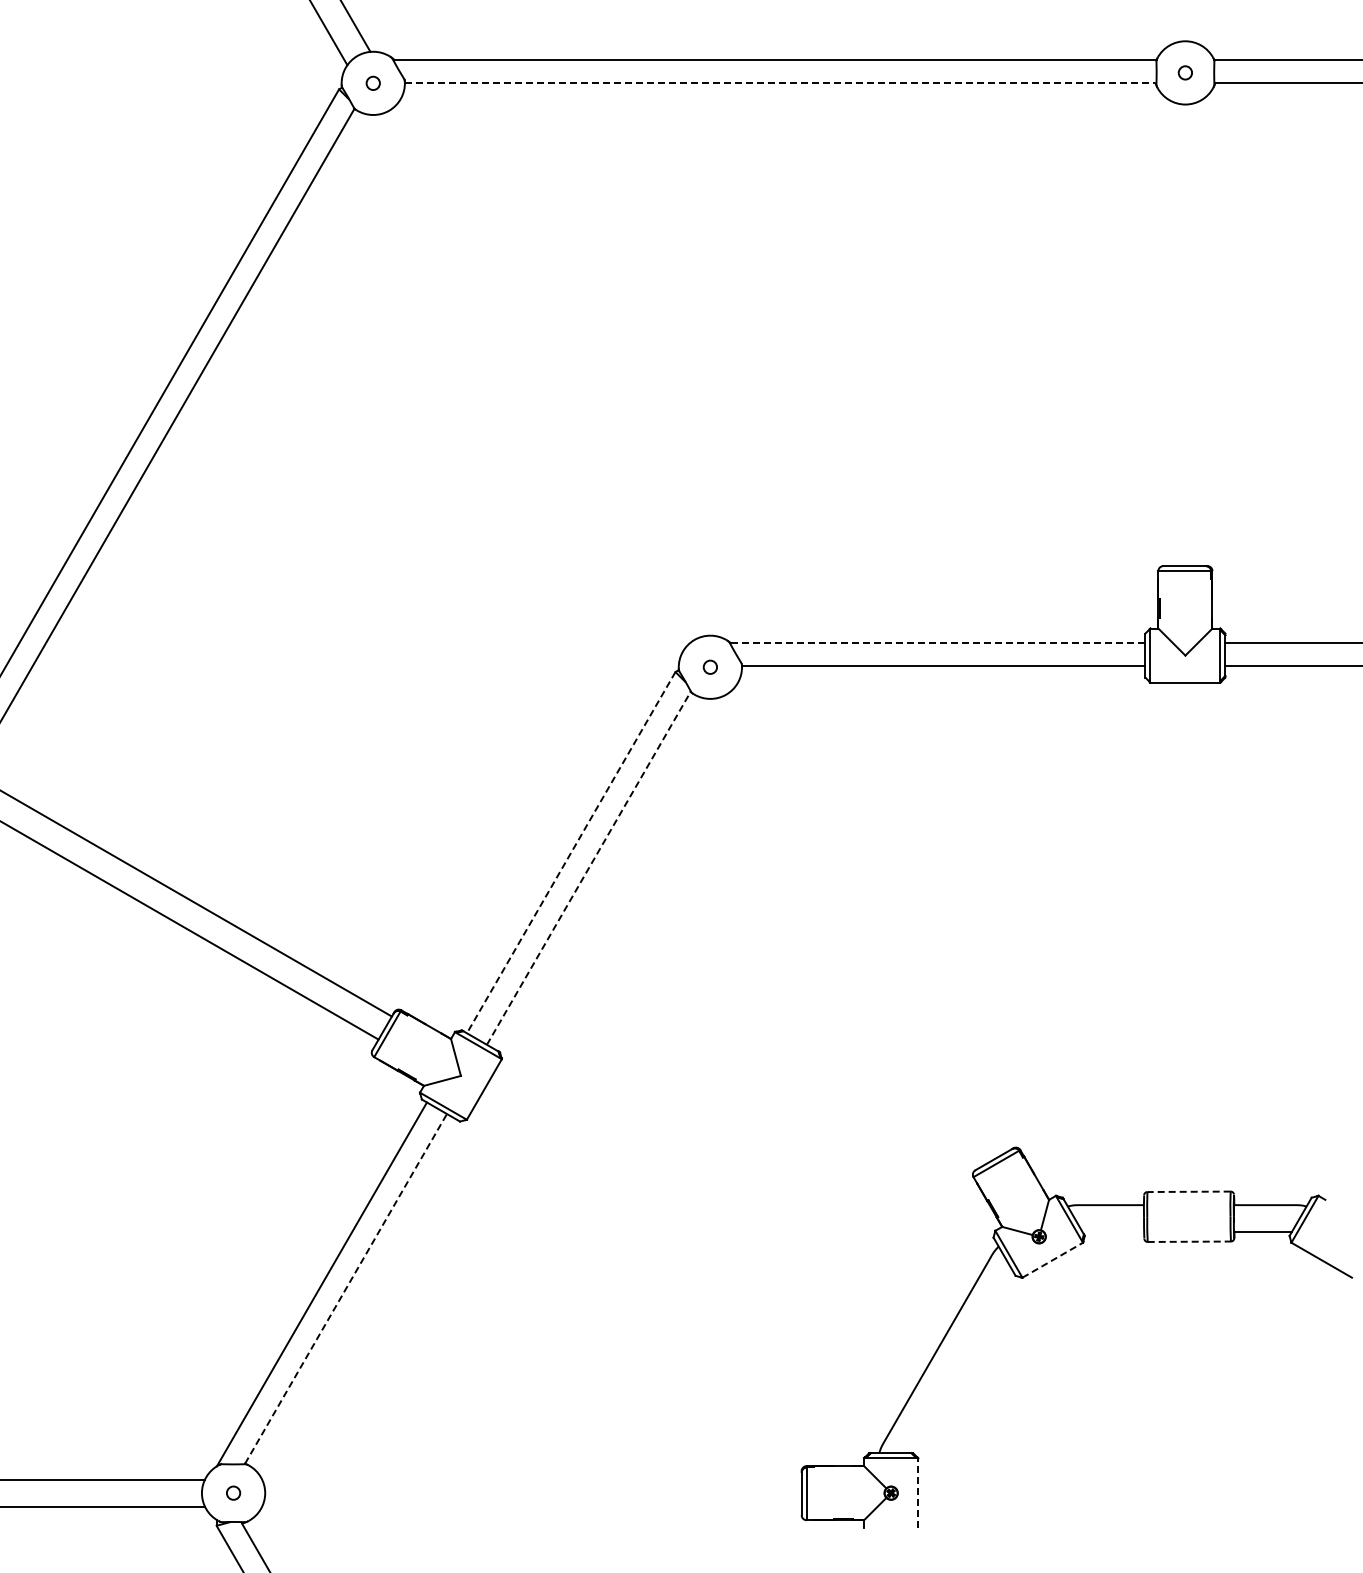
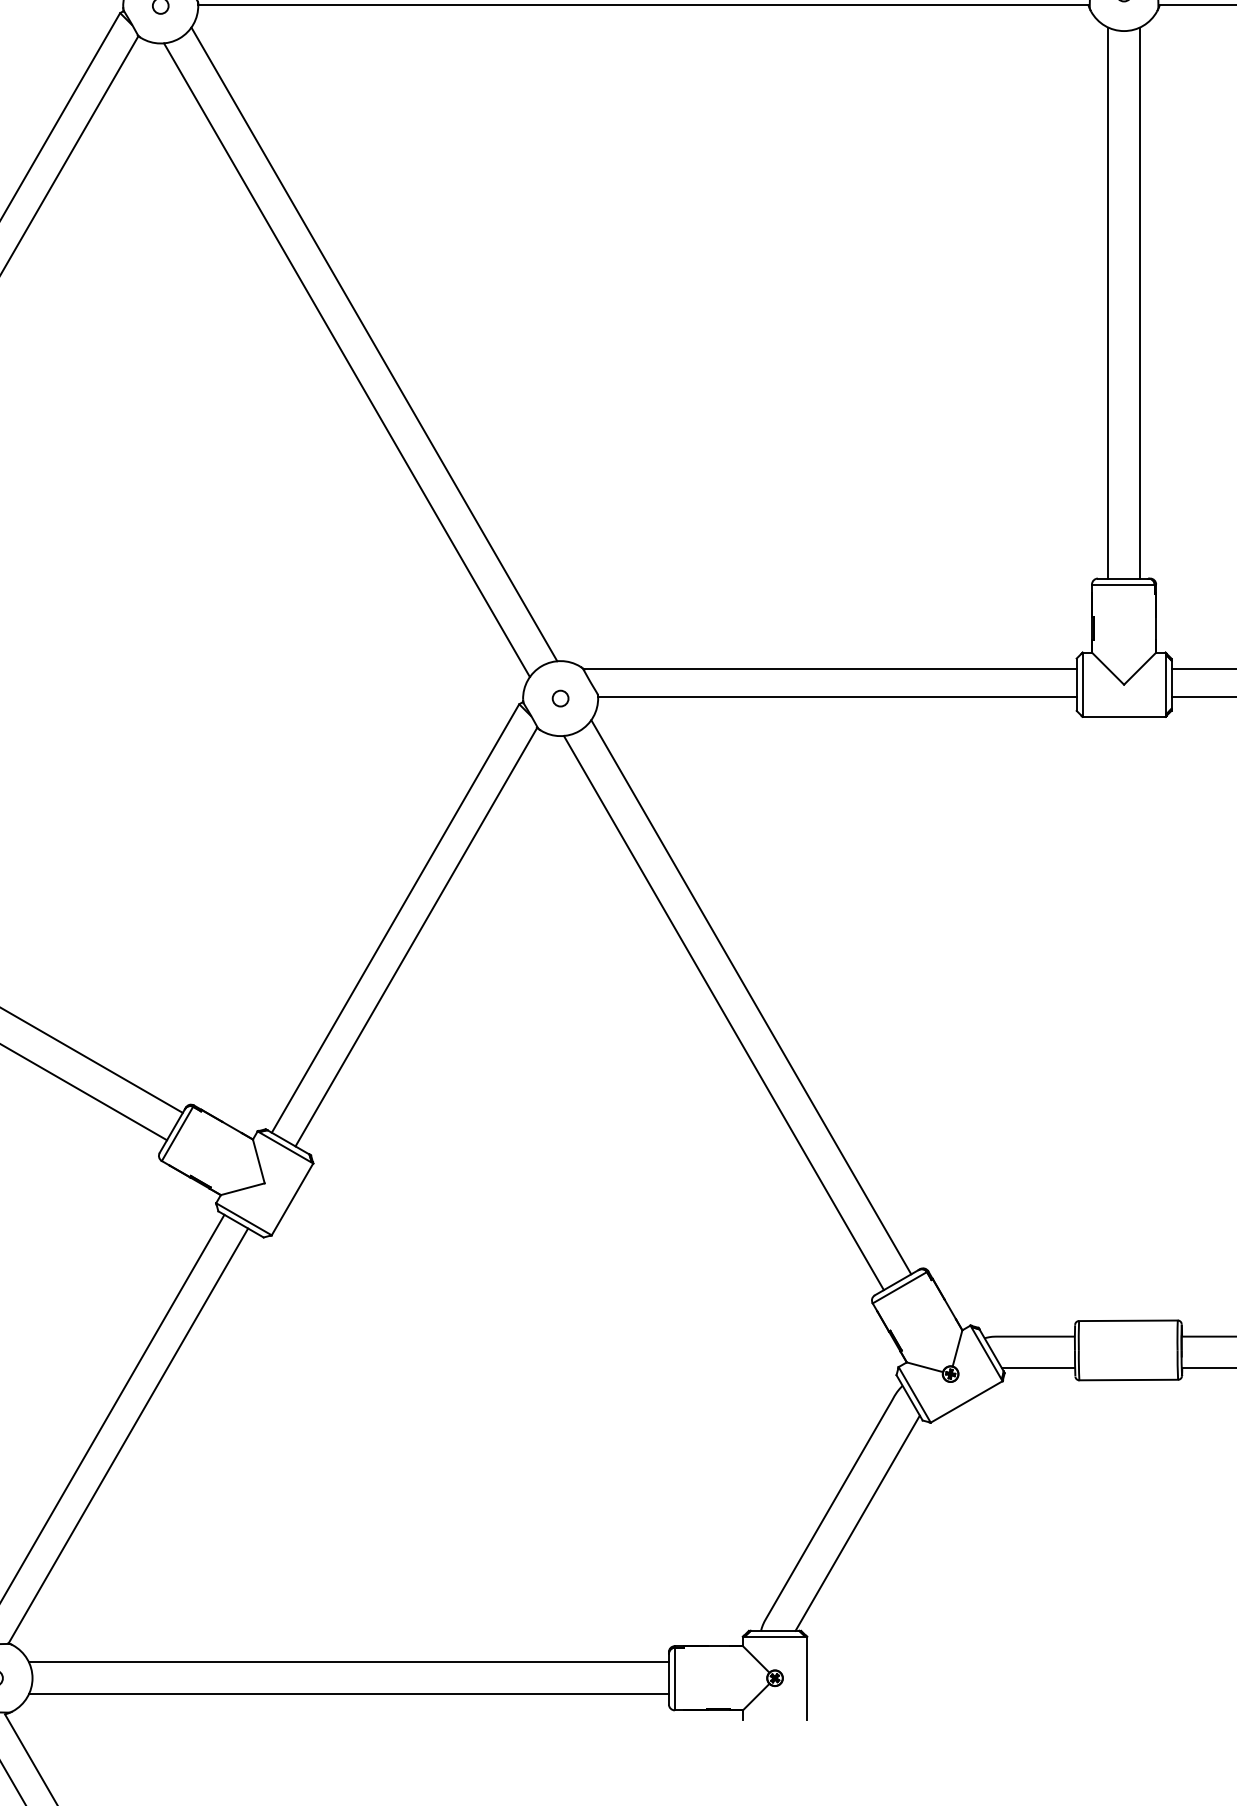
line: (780, 82) -> (643, 4), dashed -> solid
line: (1172, 333) -> (1108, 302), added
line: (1198, 333) -> (1139, 302), added
line: (553, 368) -> (374, 344), added
line: (530, 381) -> (347, 359), added
line: (937, 642) -> (830, 669), dashed -> solid
line: (571, 852) -> (395, 918), dashed -> solid
line: (588, 868) -> (416, 937), dashed -> solid
line: (870, 918) -> (750, 996), added
line: (847, 931) -> (723, 1012), added
line: (1189, 1191) -> (1128, 1320), dashed -> solid
line: (1113, 1231) -> (1038, 1367), added
line: (1189, 1241) -> (1128, 1379), dashed -> solid
line: (1052, 1260) -> (966, 1402), dashed -> solid
line: (346, 1288) -> (128, 1435), dashed -> solid
line: (960, 1362) -> (857, 1523), added
line: (531, 1479) -> (348, 1662), added
line: (918, 1493) -> (807, 1678), dashed -> solid
line: (531, 1506) -> (348, 1694), added

